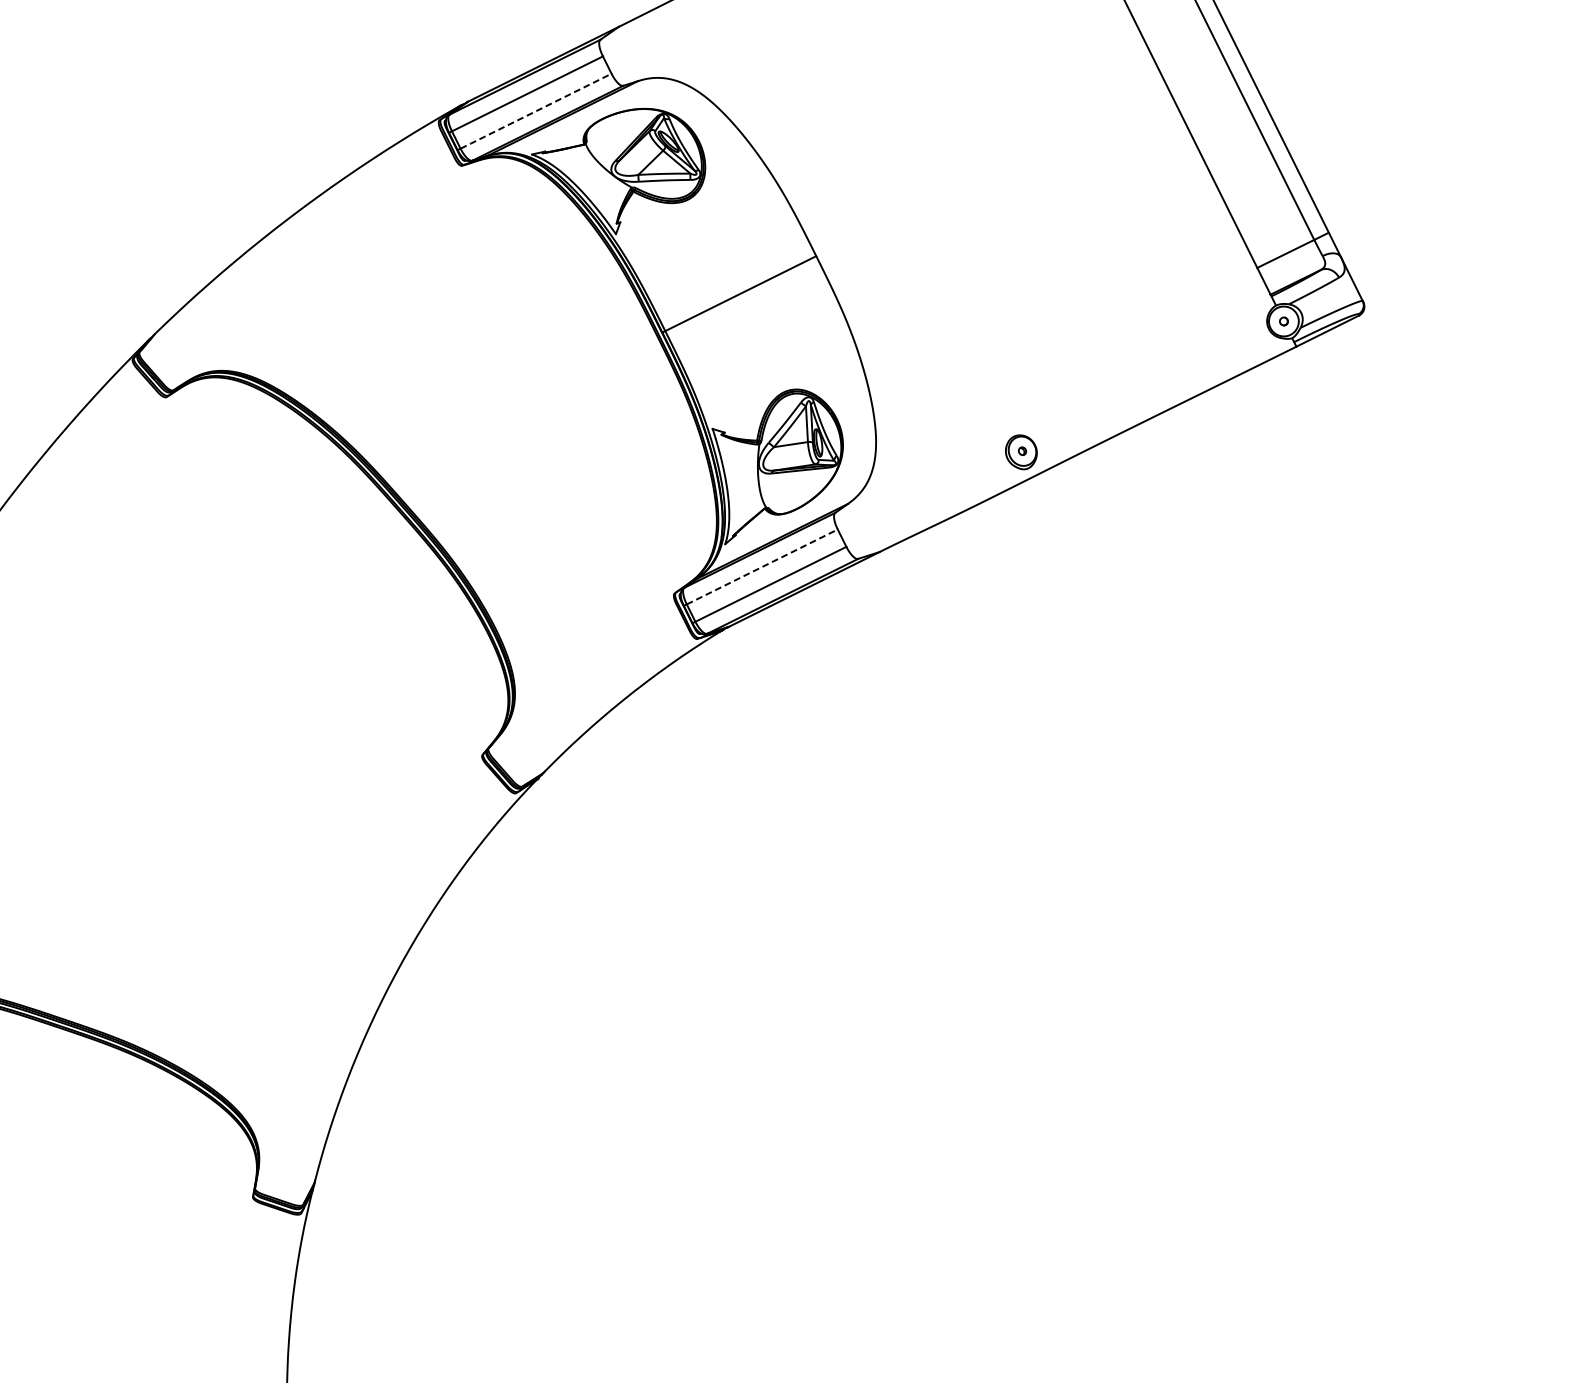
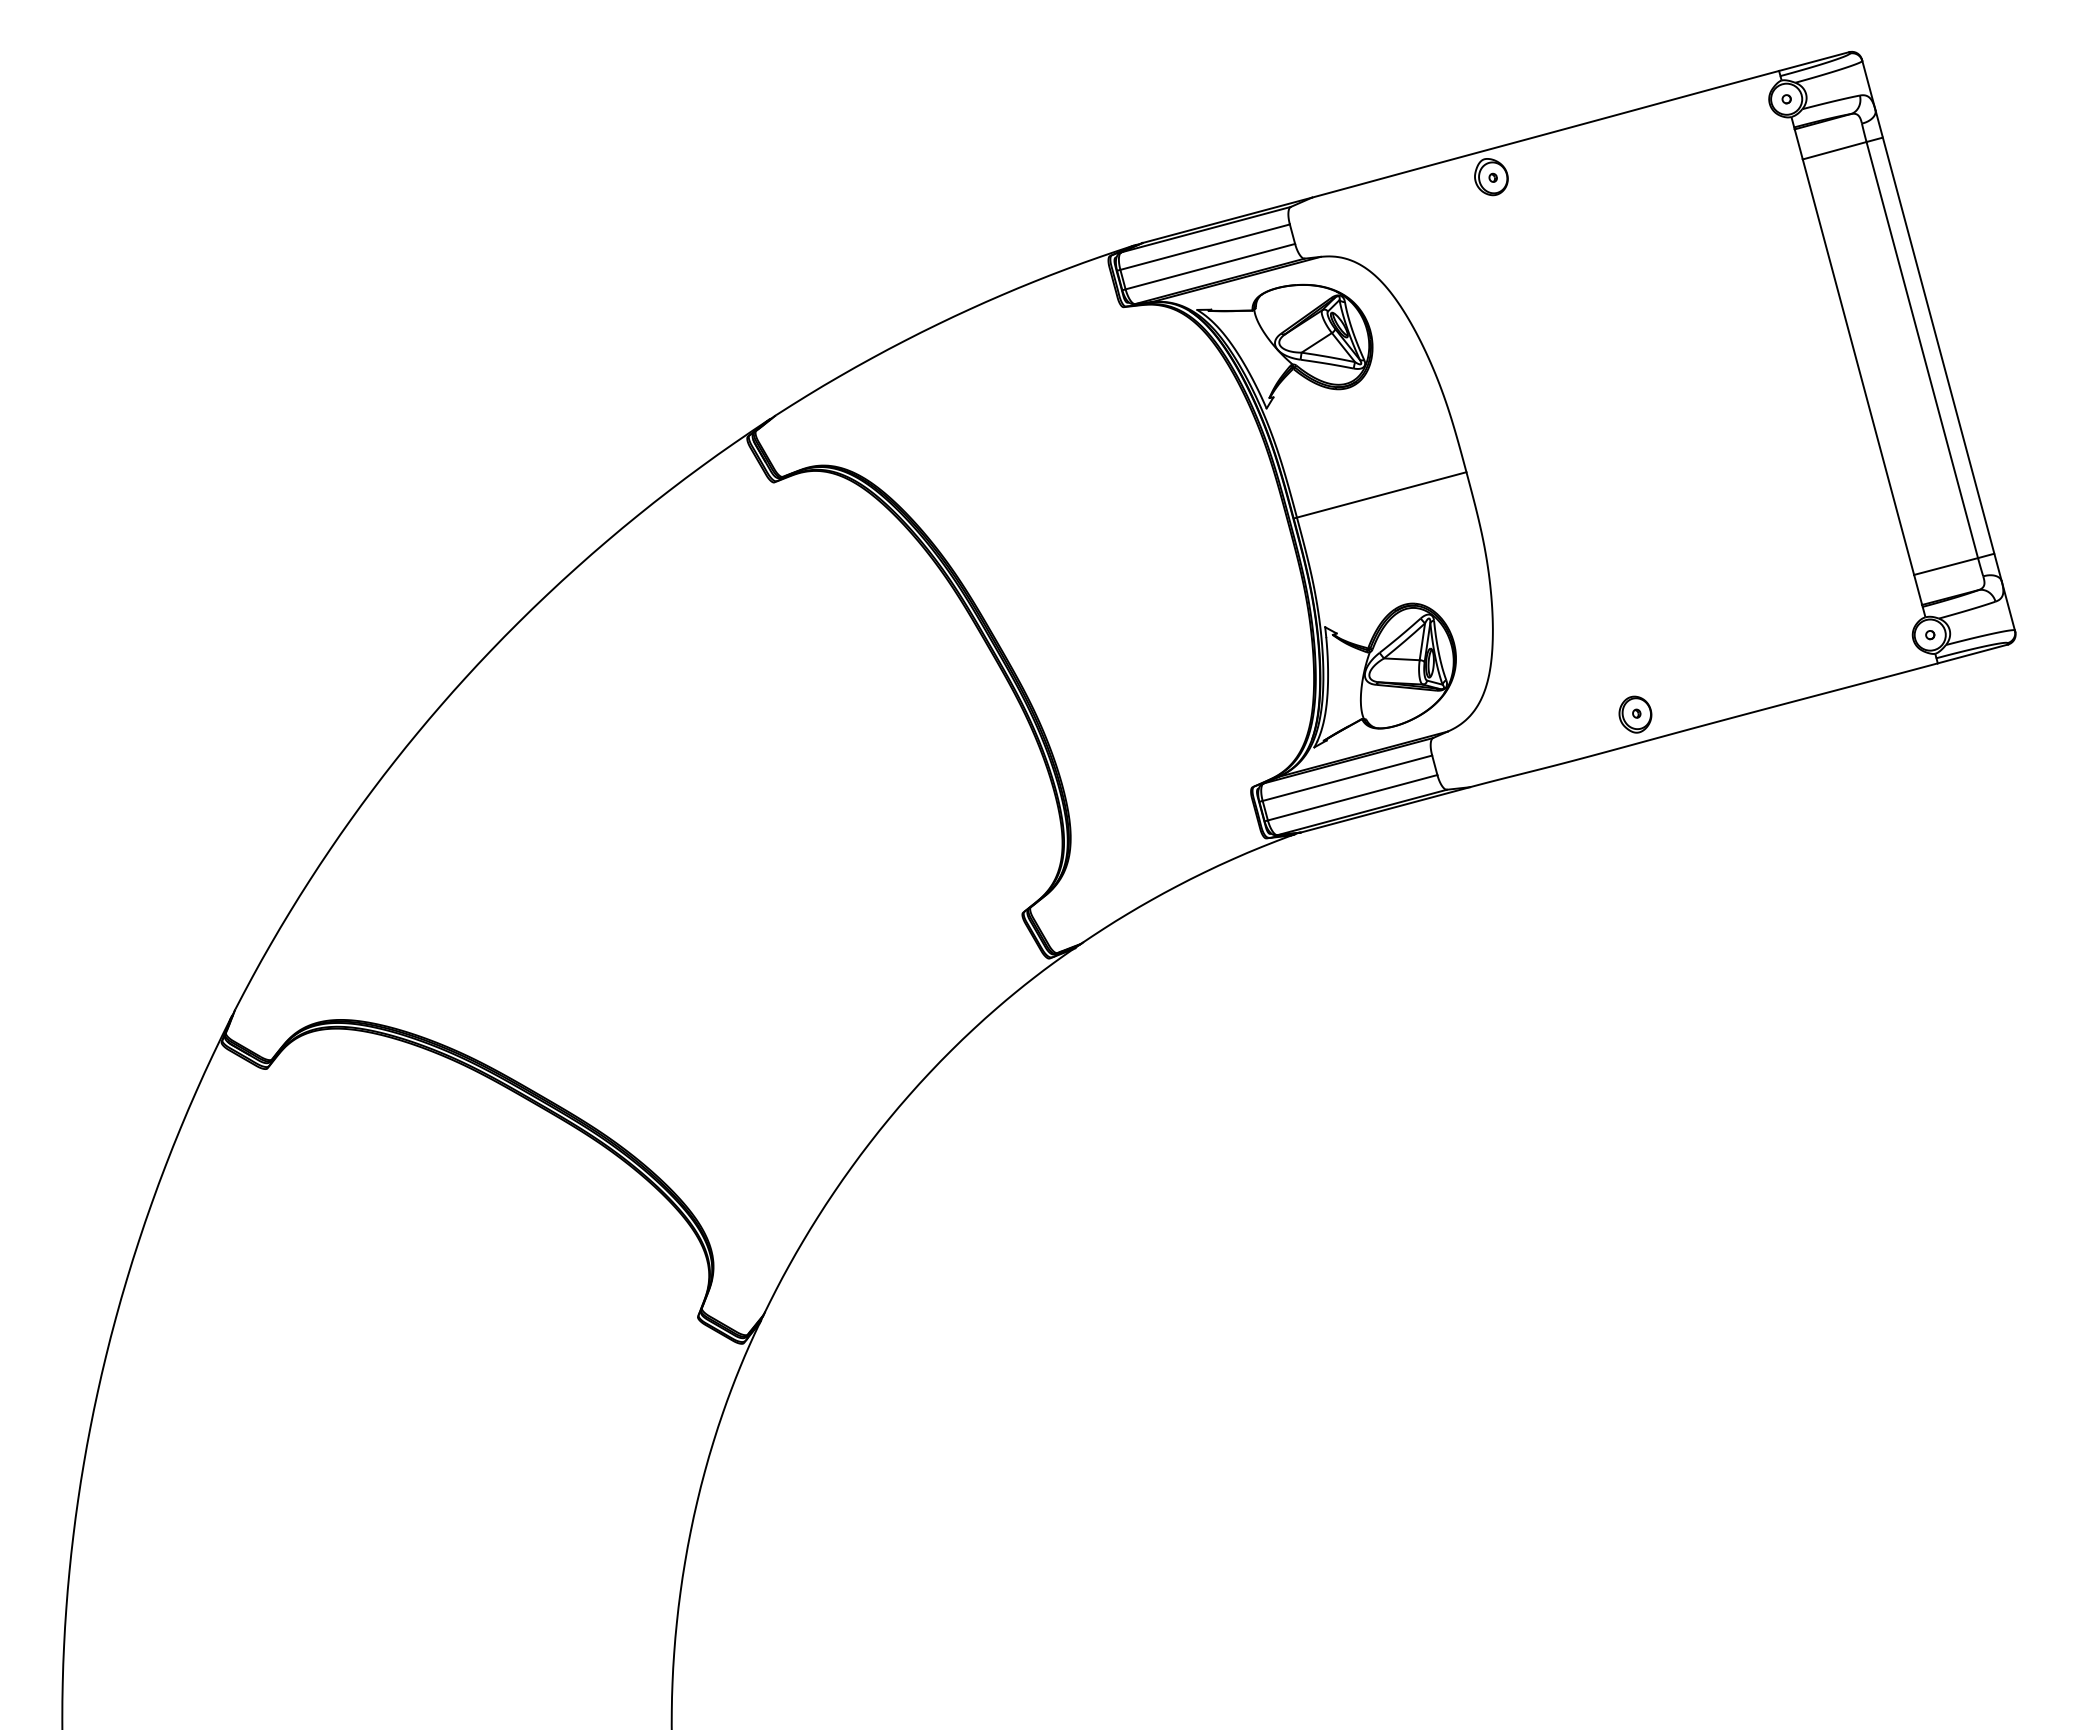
line: (536, 111) -> (1210, 266), dashed -> solid
line: (762, 567) -> (1347, 778), dashed -> solid

